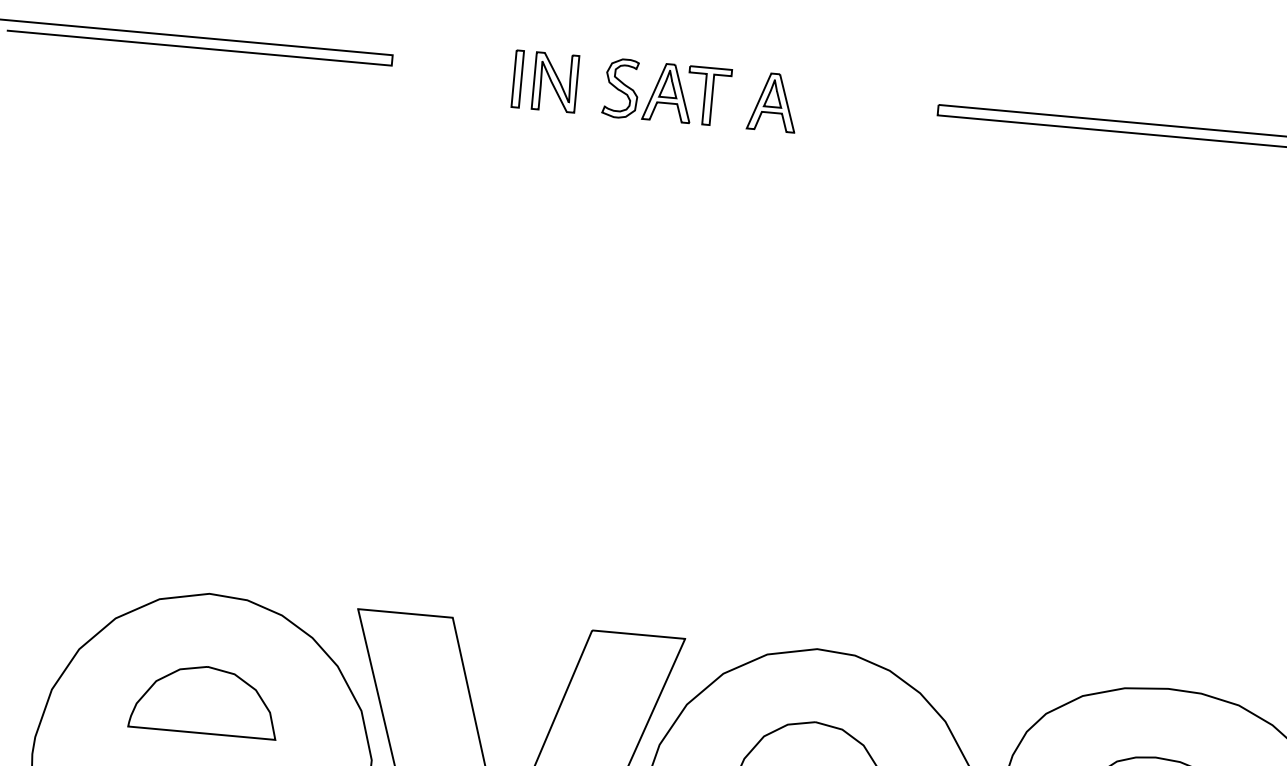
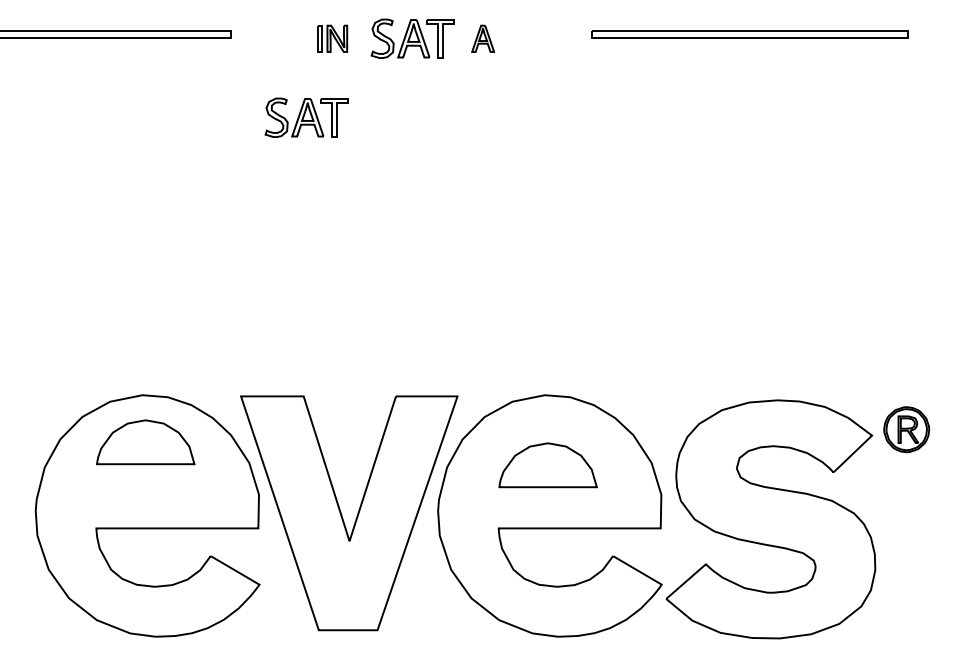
part: (545, 81) -> (332, 38), size x0.7
part: (772, 101) -> (482, 38), size x0.7
part: (495, 196) -> (306, 117), added
part: (204, 700) -> (145, 442), moved

